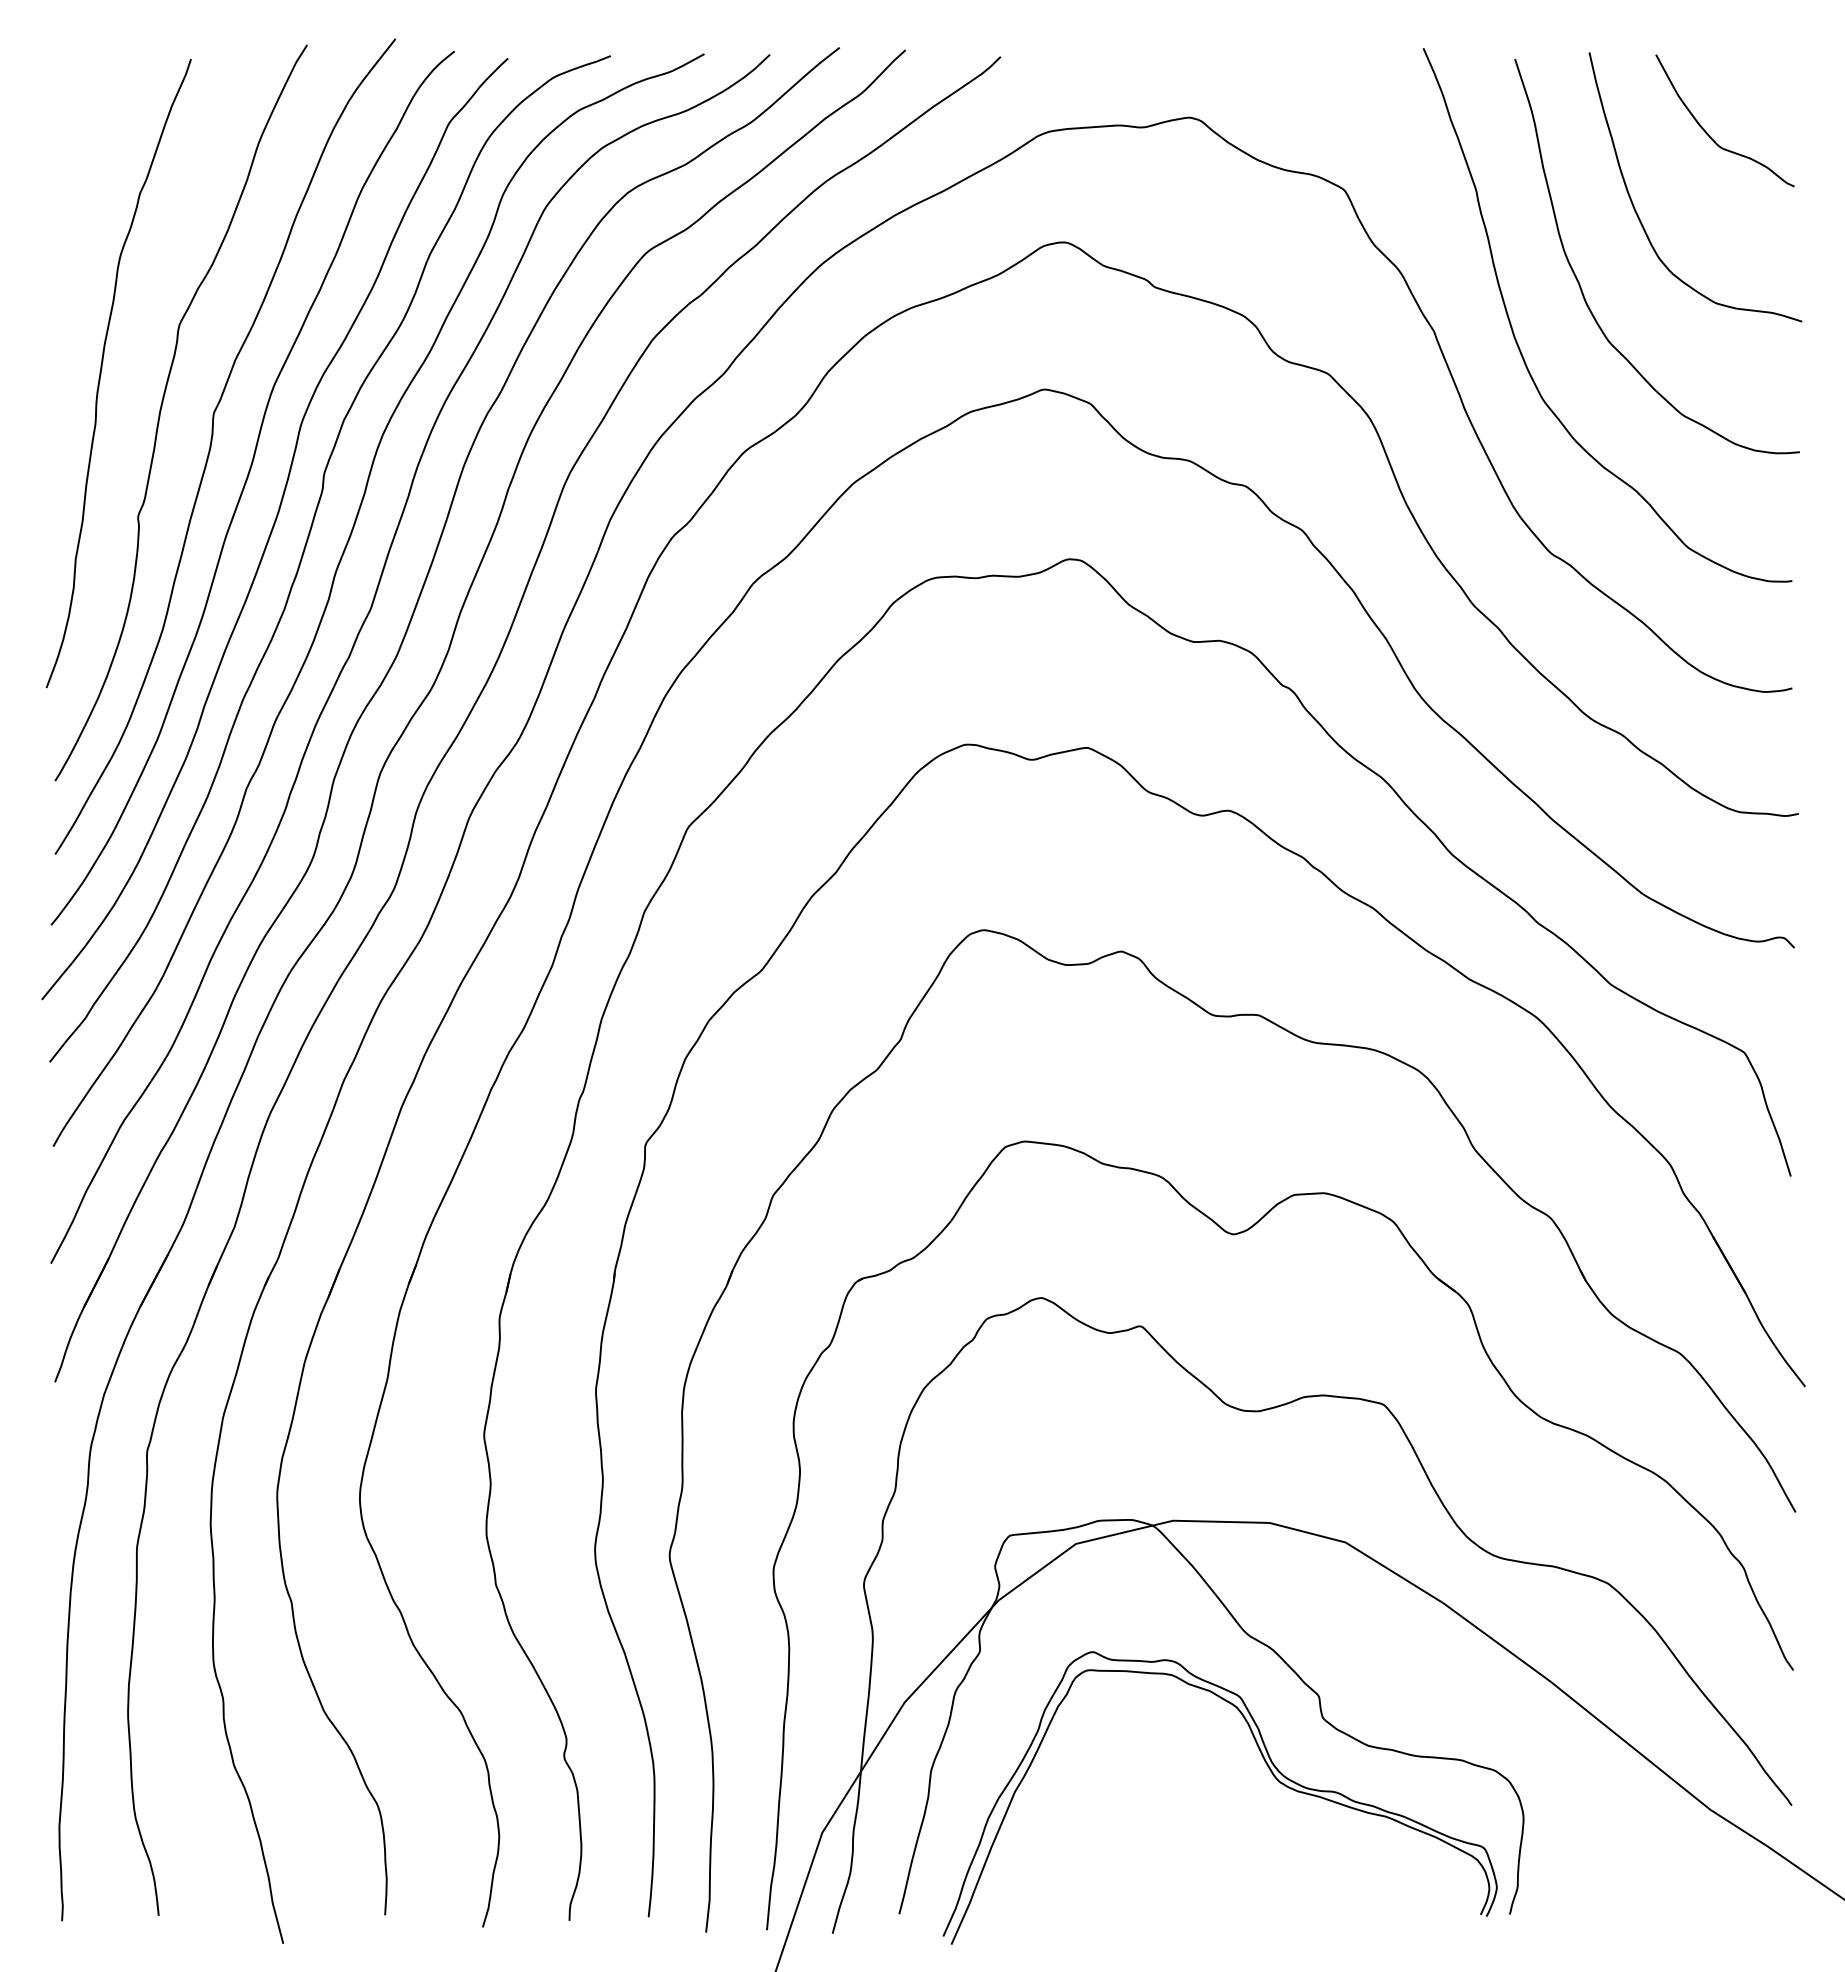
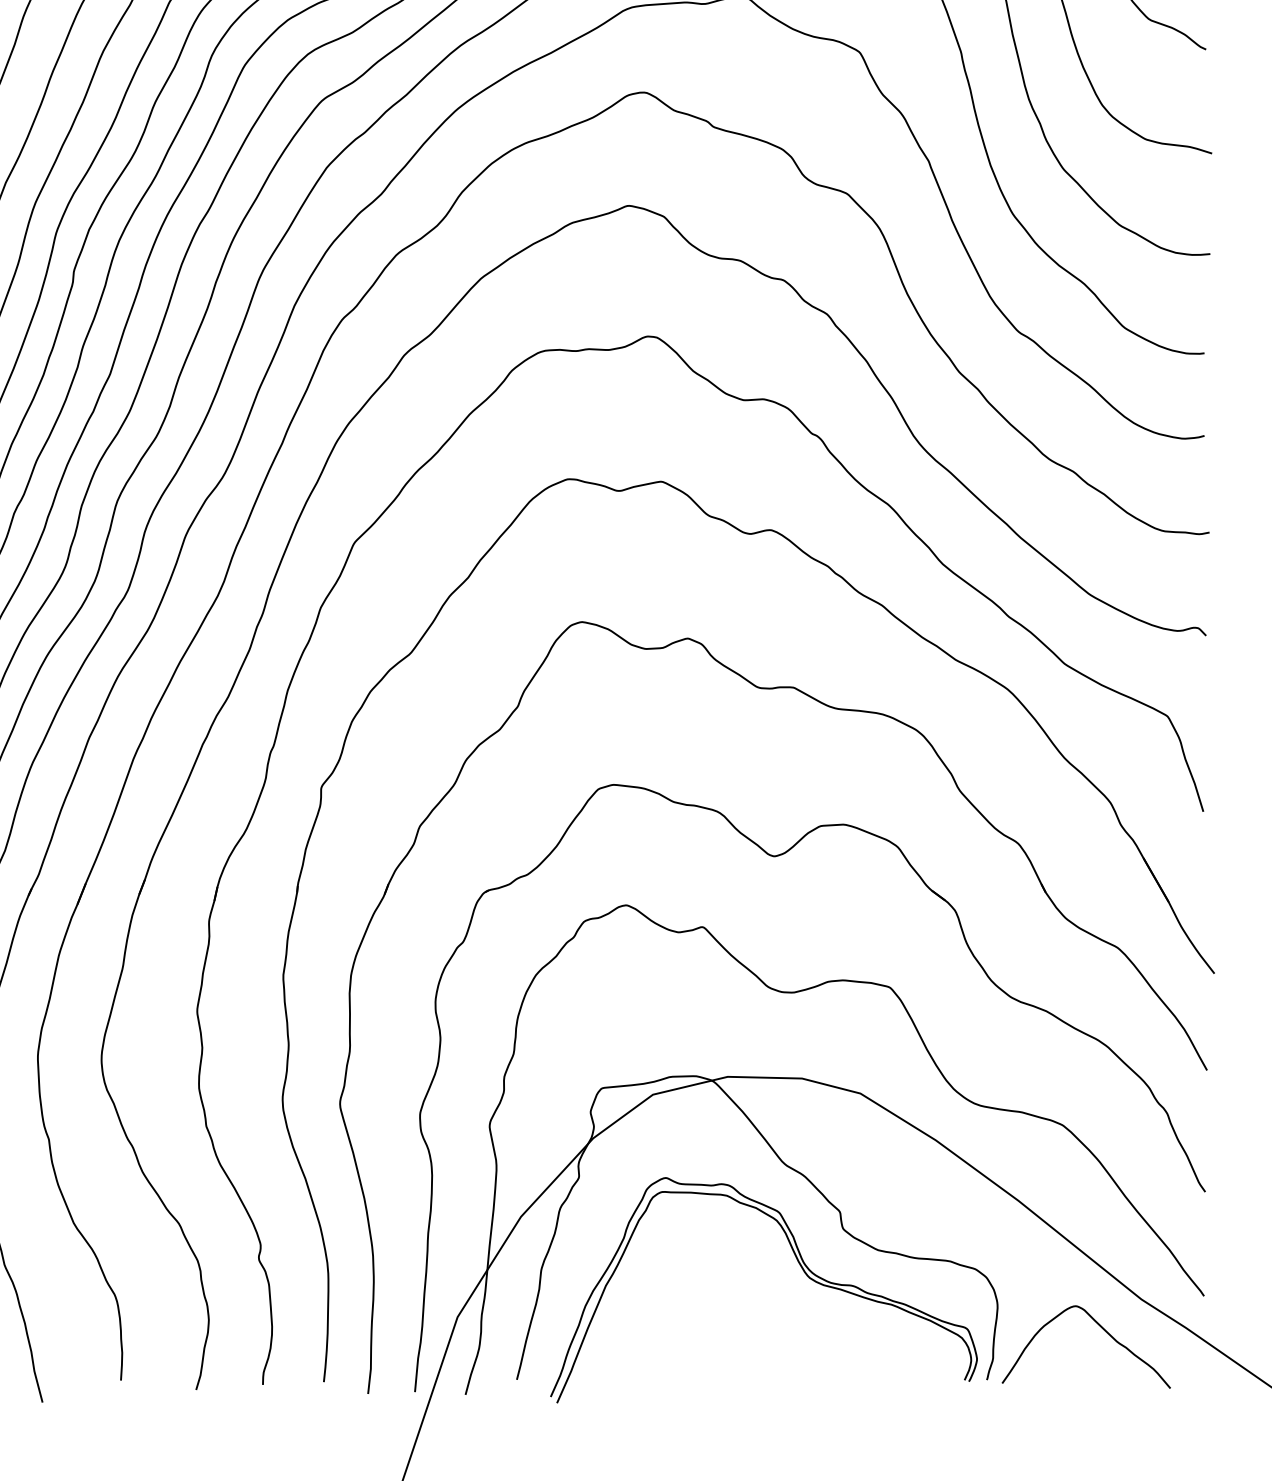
curve: (1660, 1848) -> (1103, 1329), added

